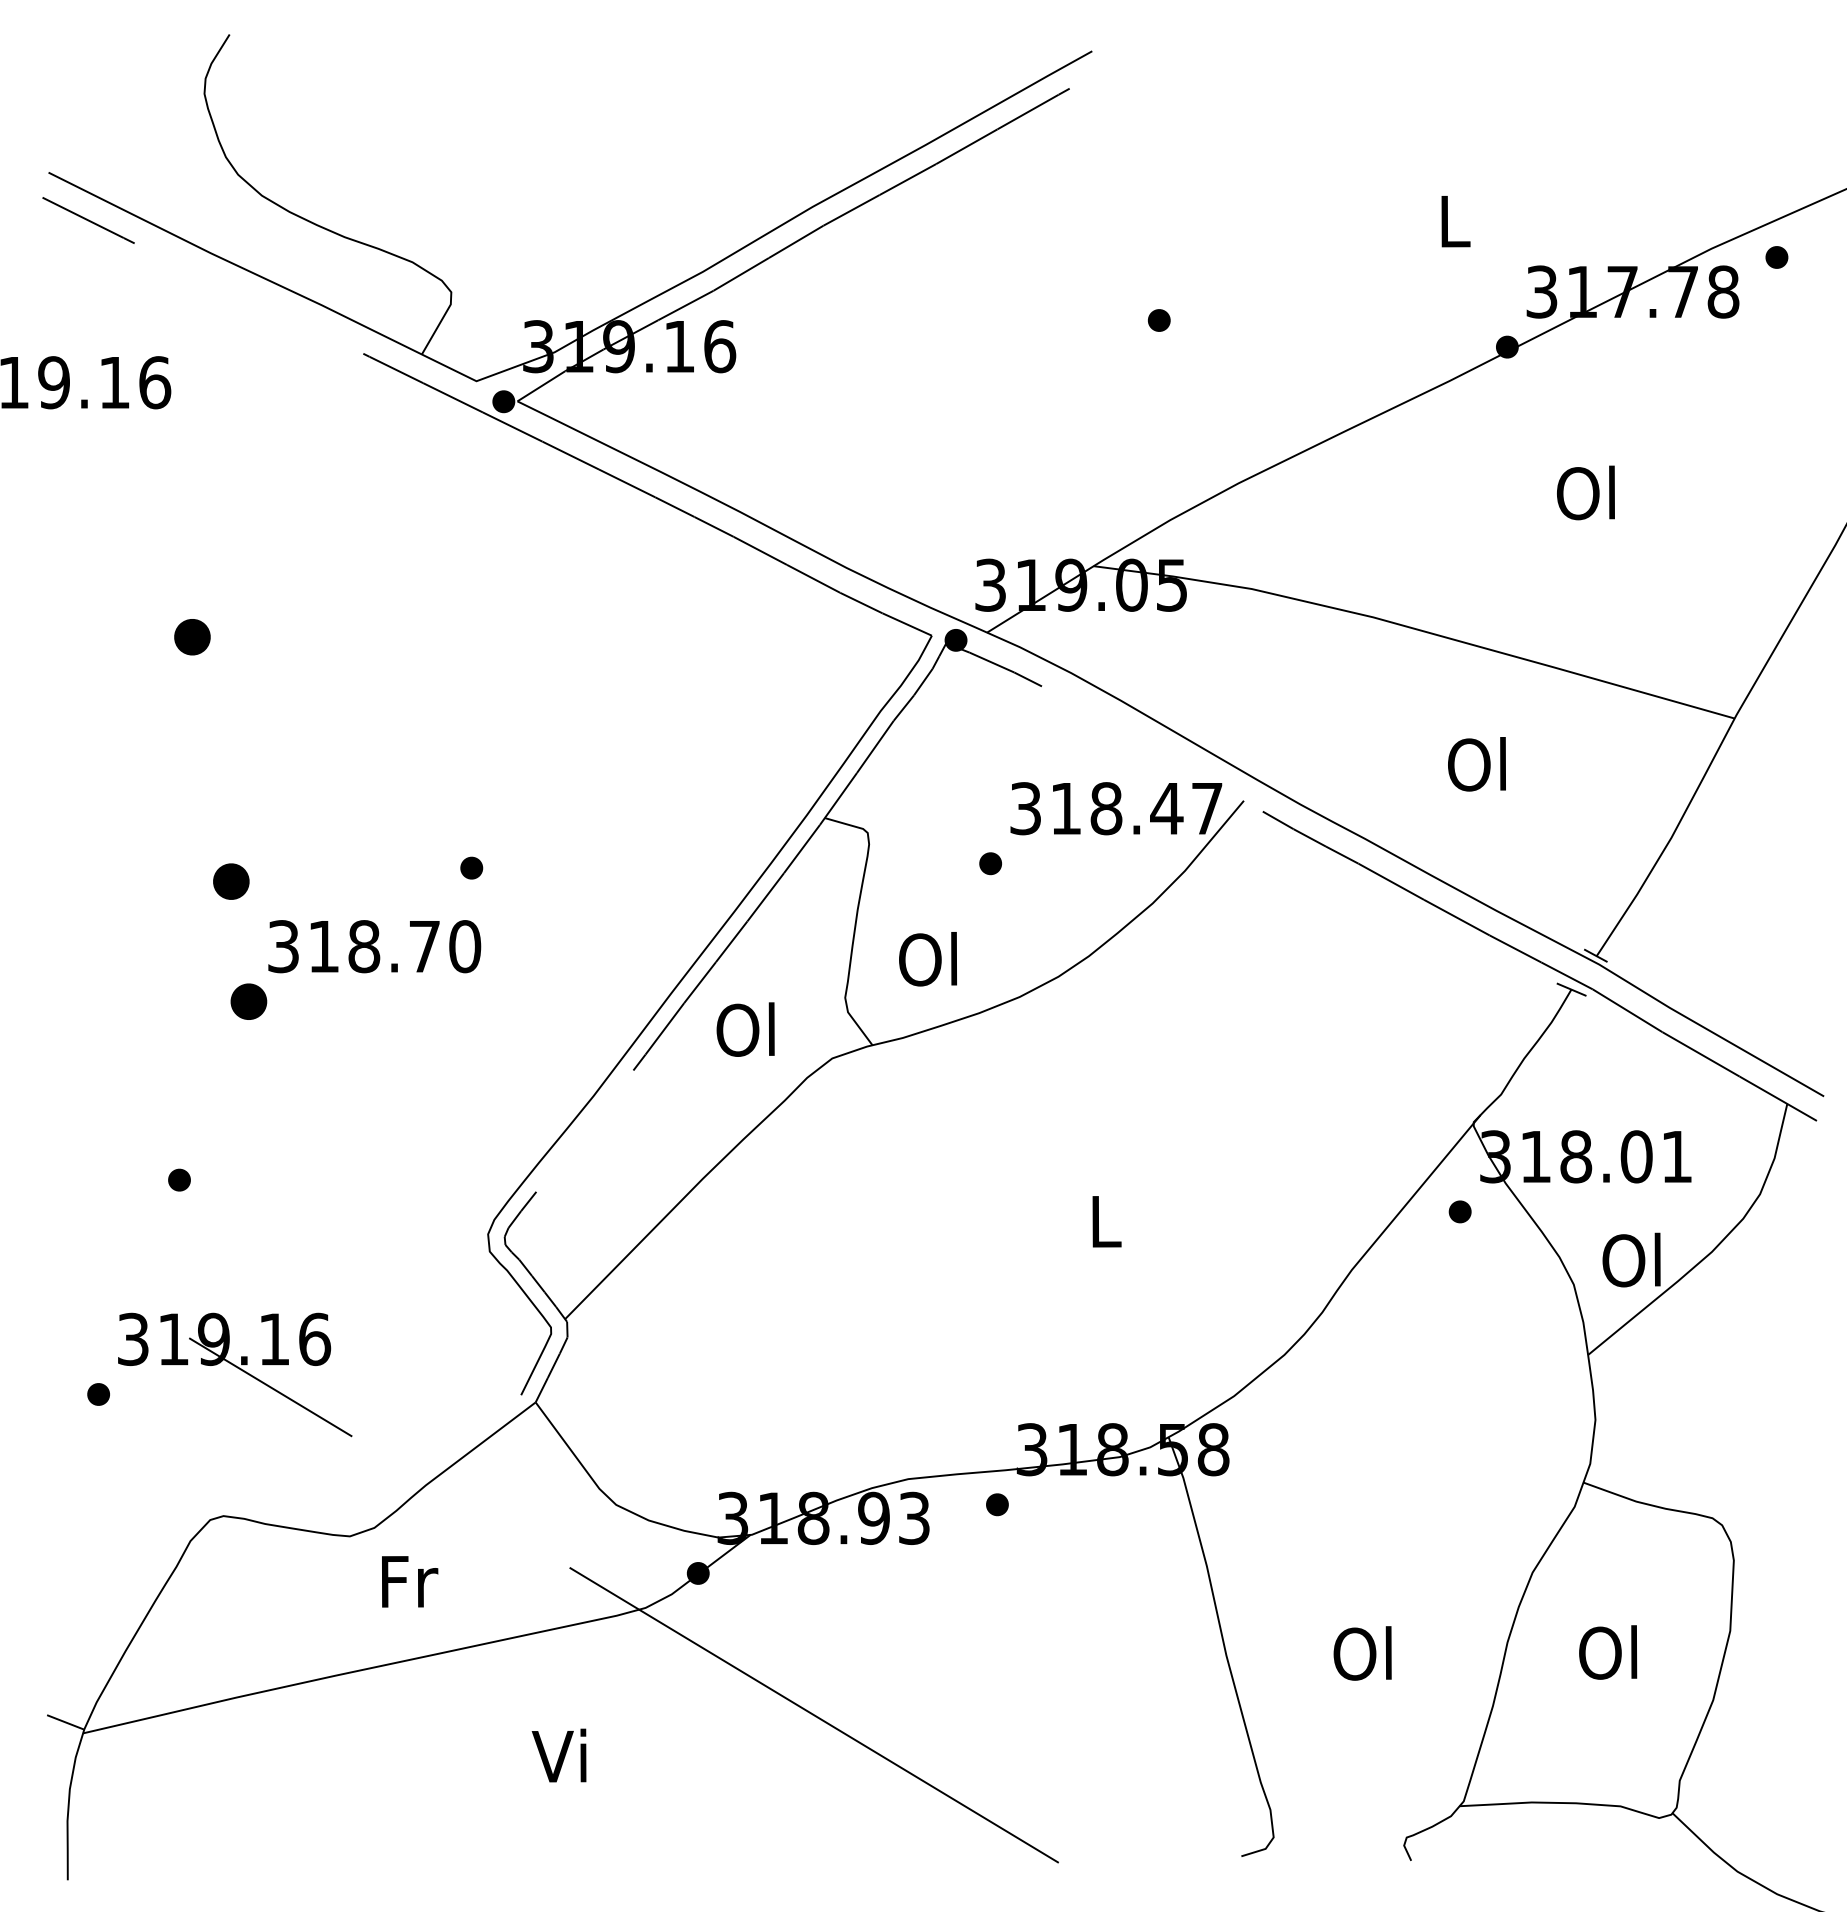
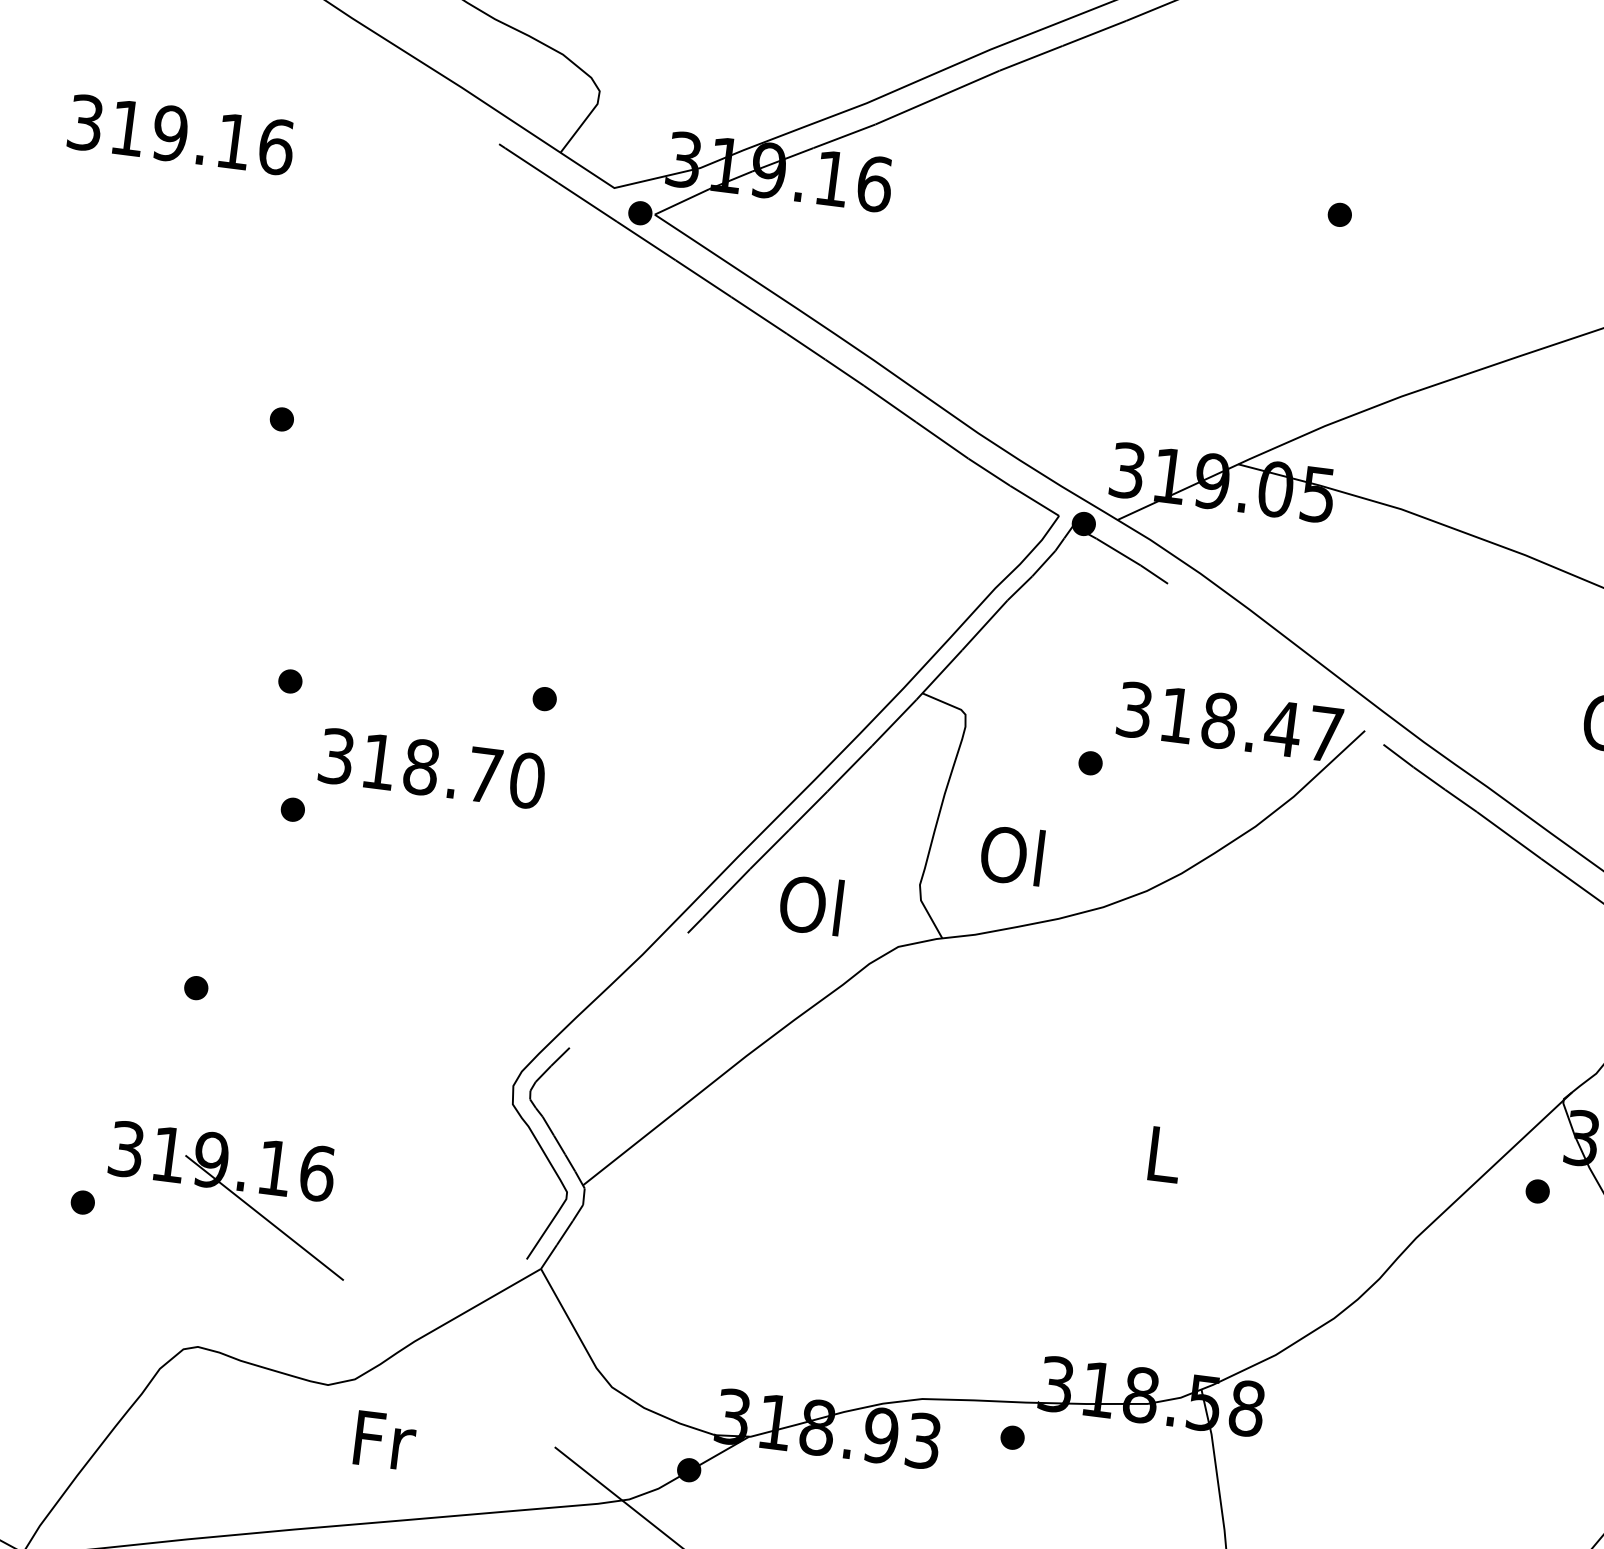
part: (192, 637) -> (281, 419), size x0.62
part: (231, 881) -> (290, 681), size x0.62
part: (248, 1001) -> (292, 809), size x0.62

